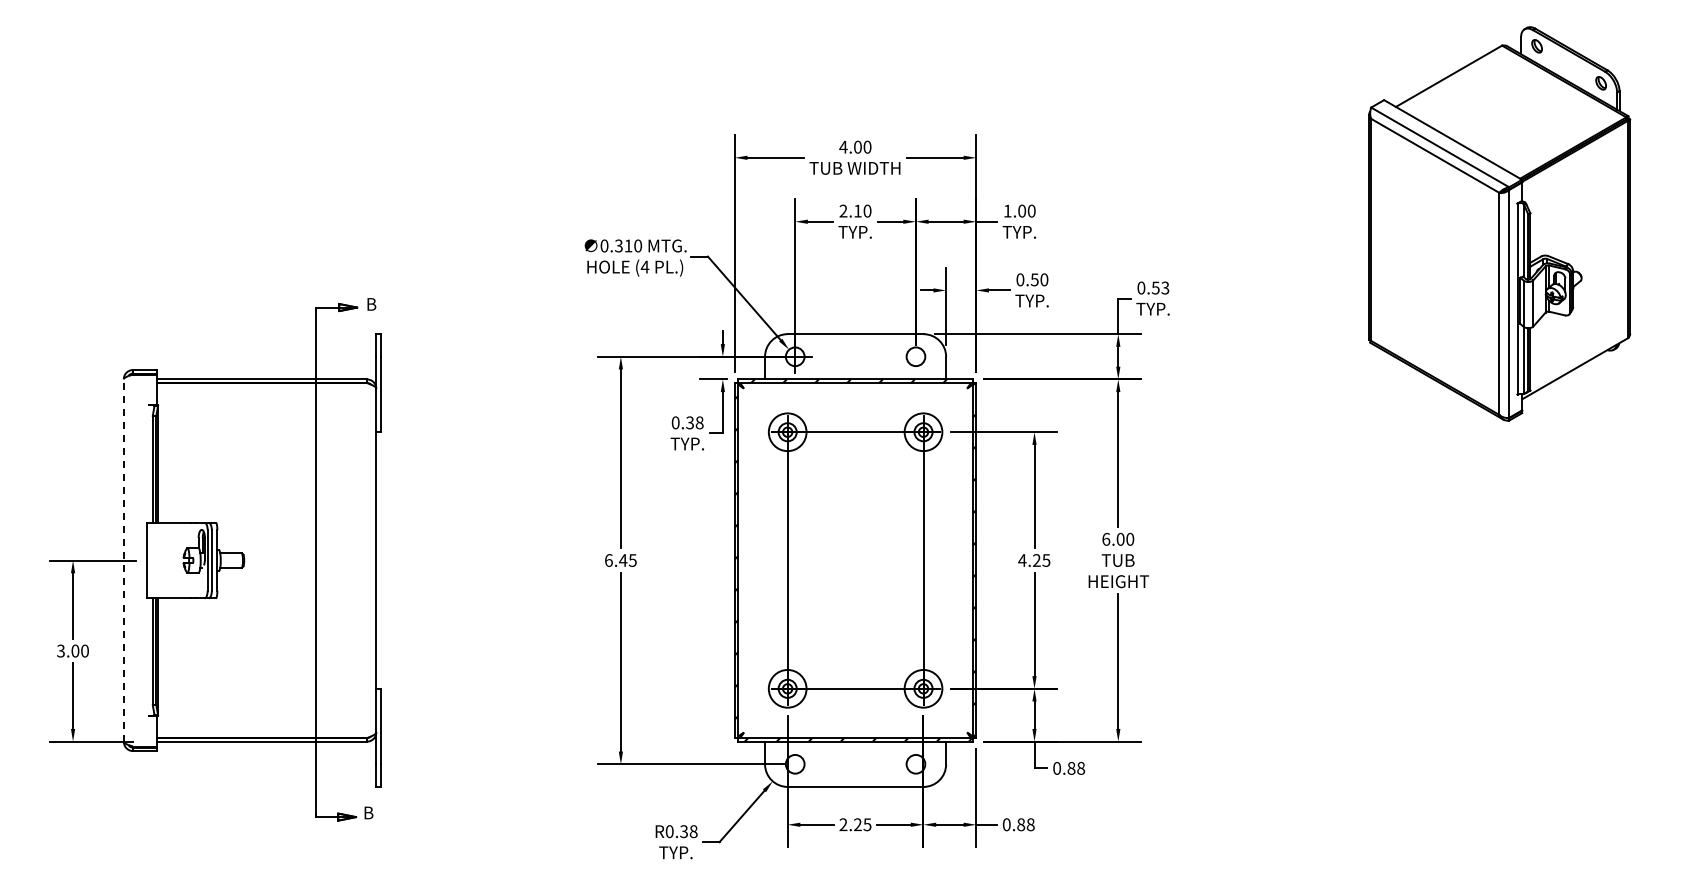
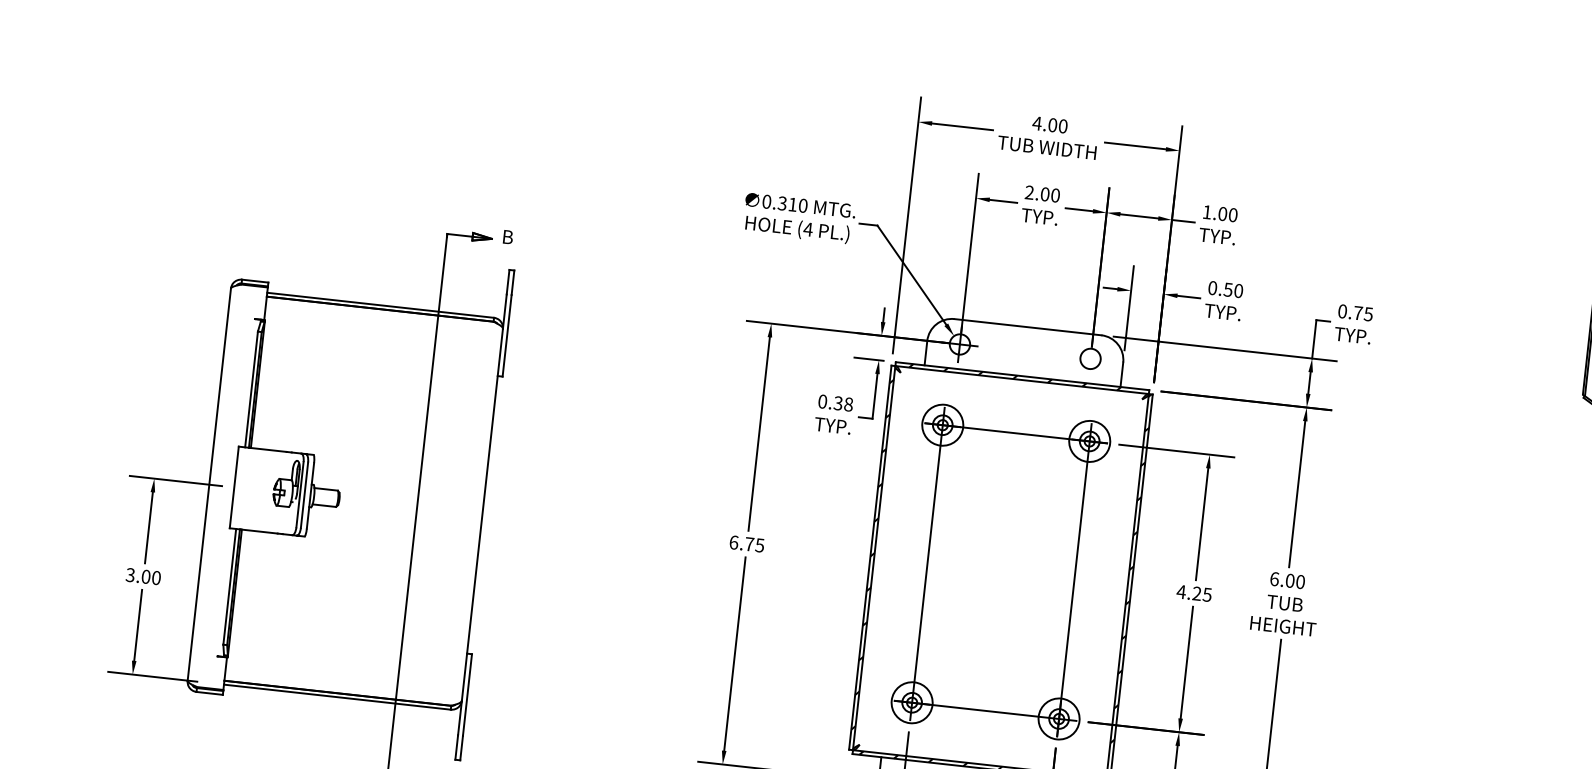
text: (857, 210) -> (1044, 193), 2.10 -> 2.00
text: (1160, 287) -> (1363, 313), 0.53 -> 0.75
line: (123, 560) -> (208, 484), dashed -> solid
text: (623, 560) -> (749, 544), 6.45 -> 6.75

